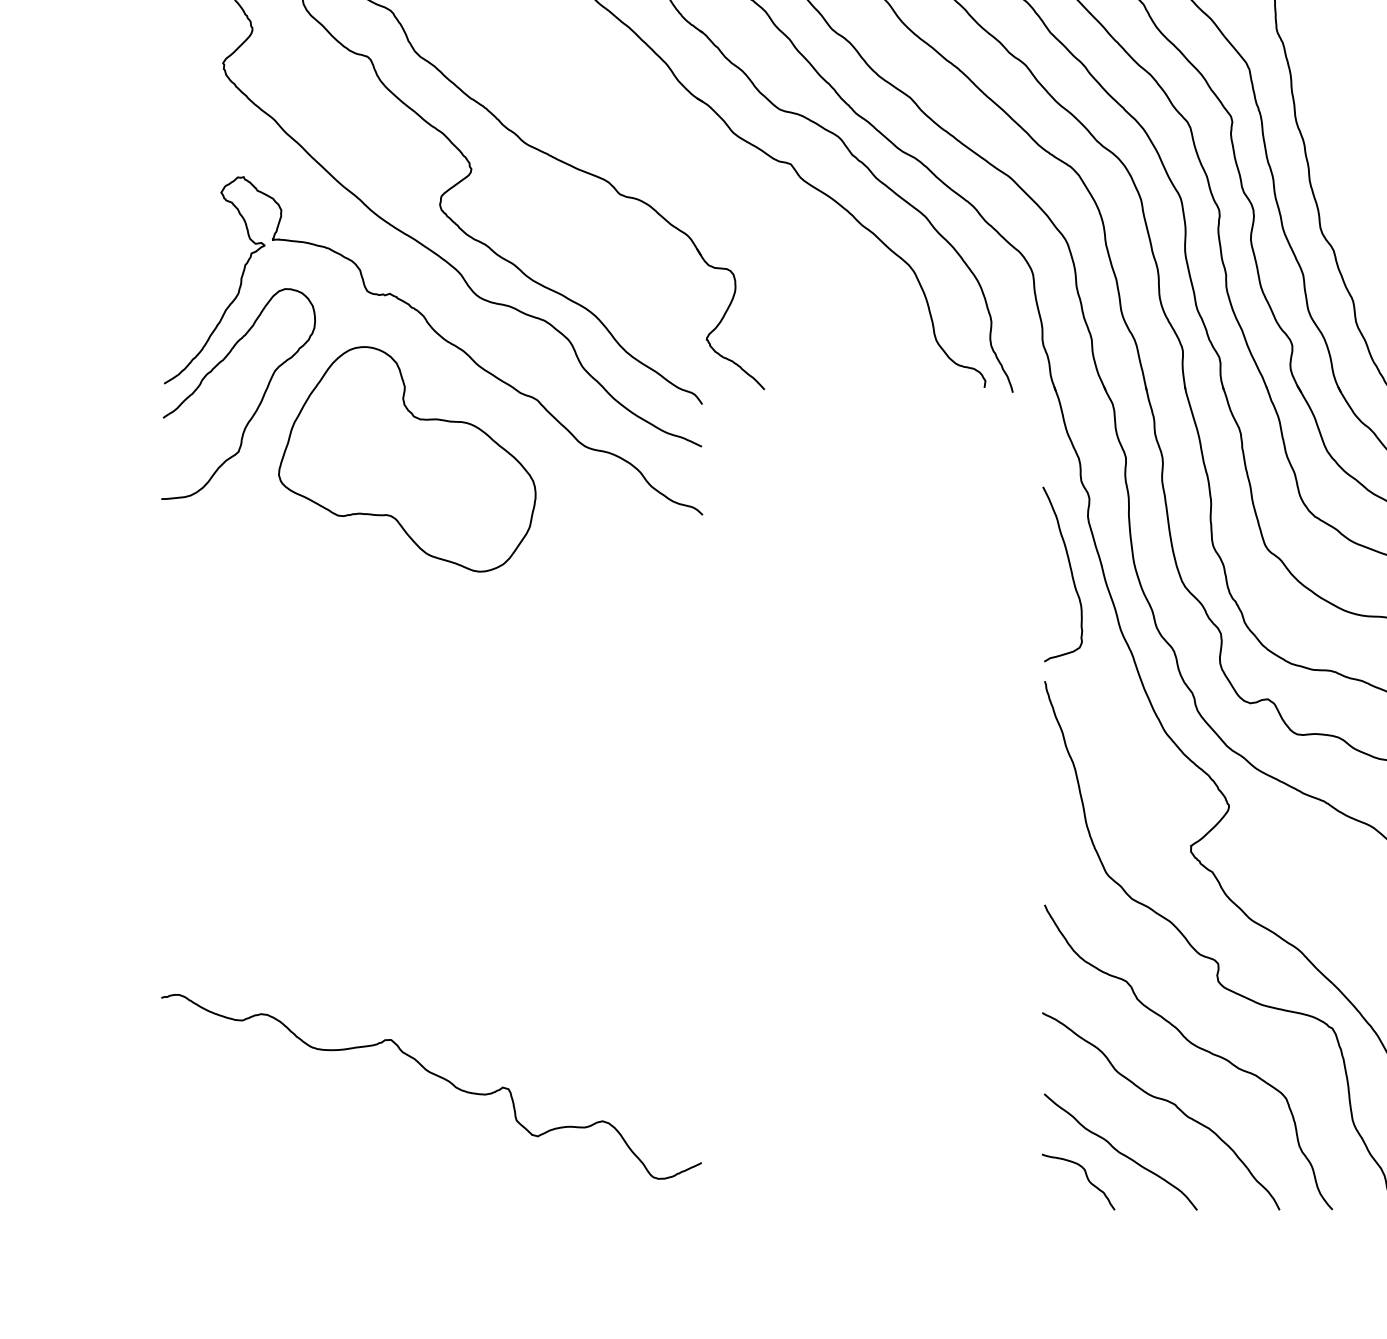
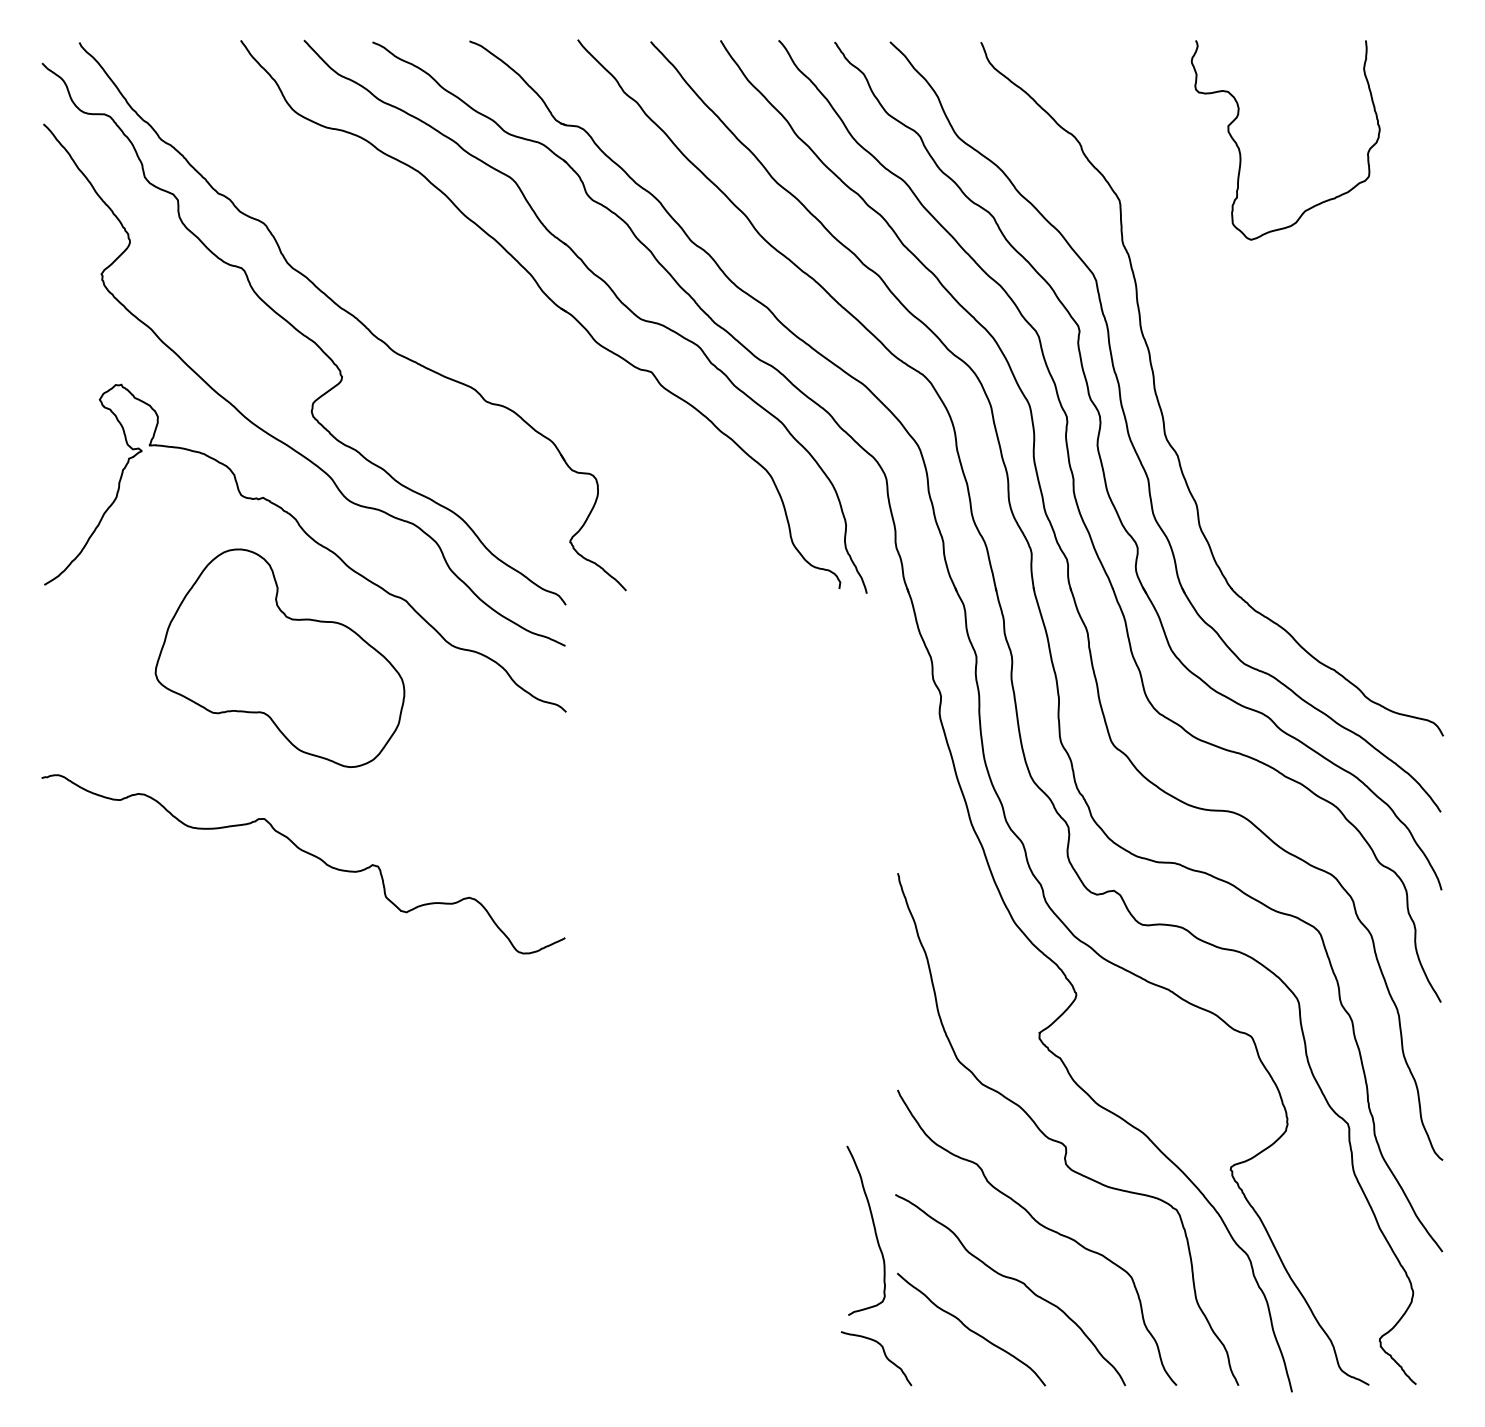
curve: (258, 404) -> (135, 605), removed
curve: (1070, 571) -> (873, 1227), moved
curve: (436, 1076) -> (308, 854), moved
curve: (1086, 1178) -> (884, 1355), moved

